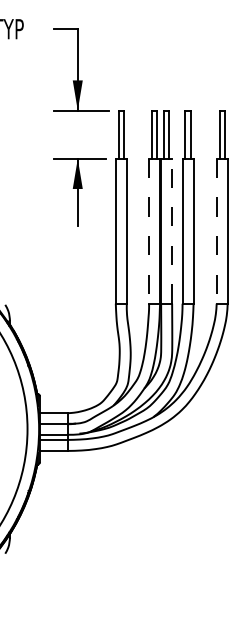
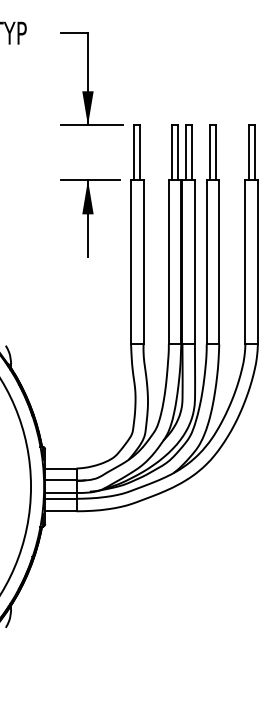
line: (171, 230) -> (194, 261), dashed -> solid
line: (148, 231) -> (168, 262), dashed -> solid
line: (216, 231) -> (245, 262), dashed -> solid

